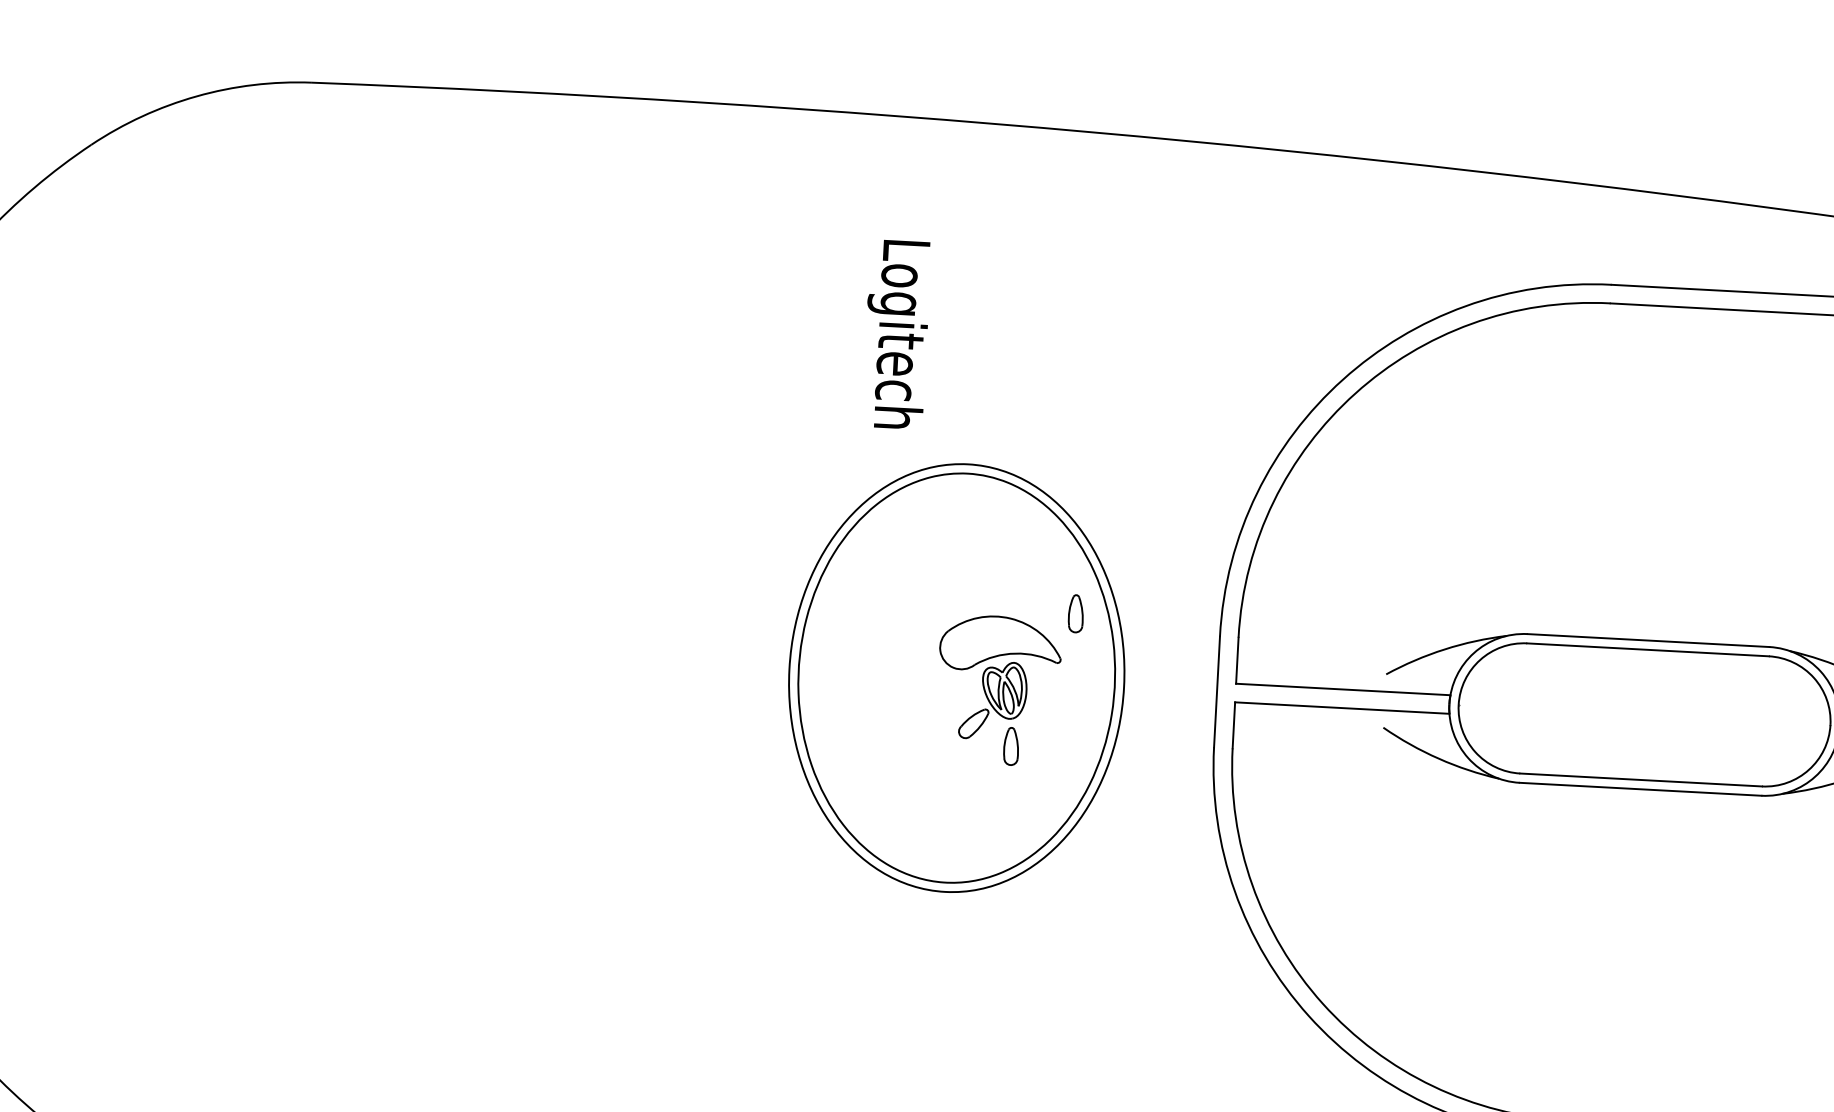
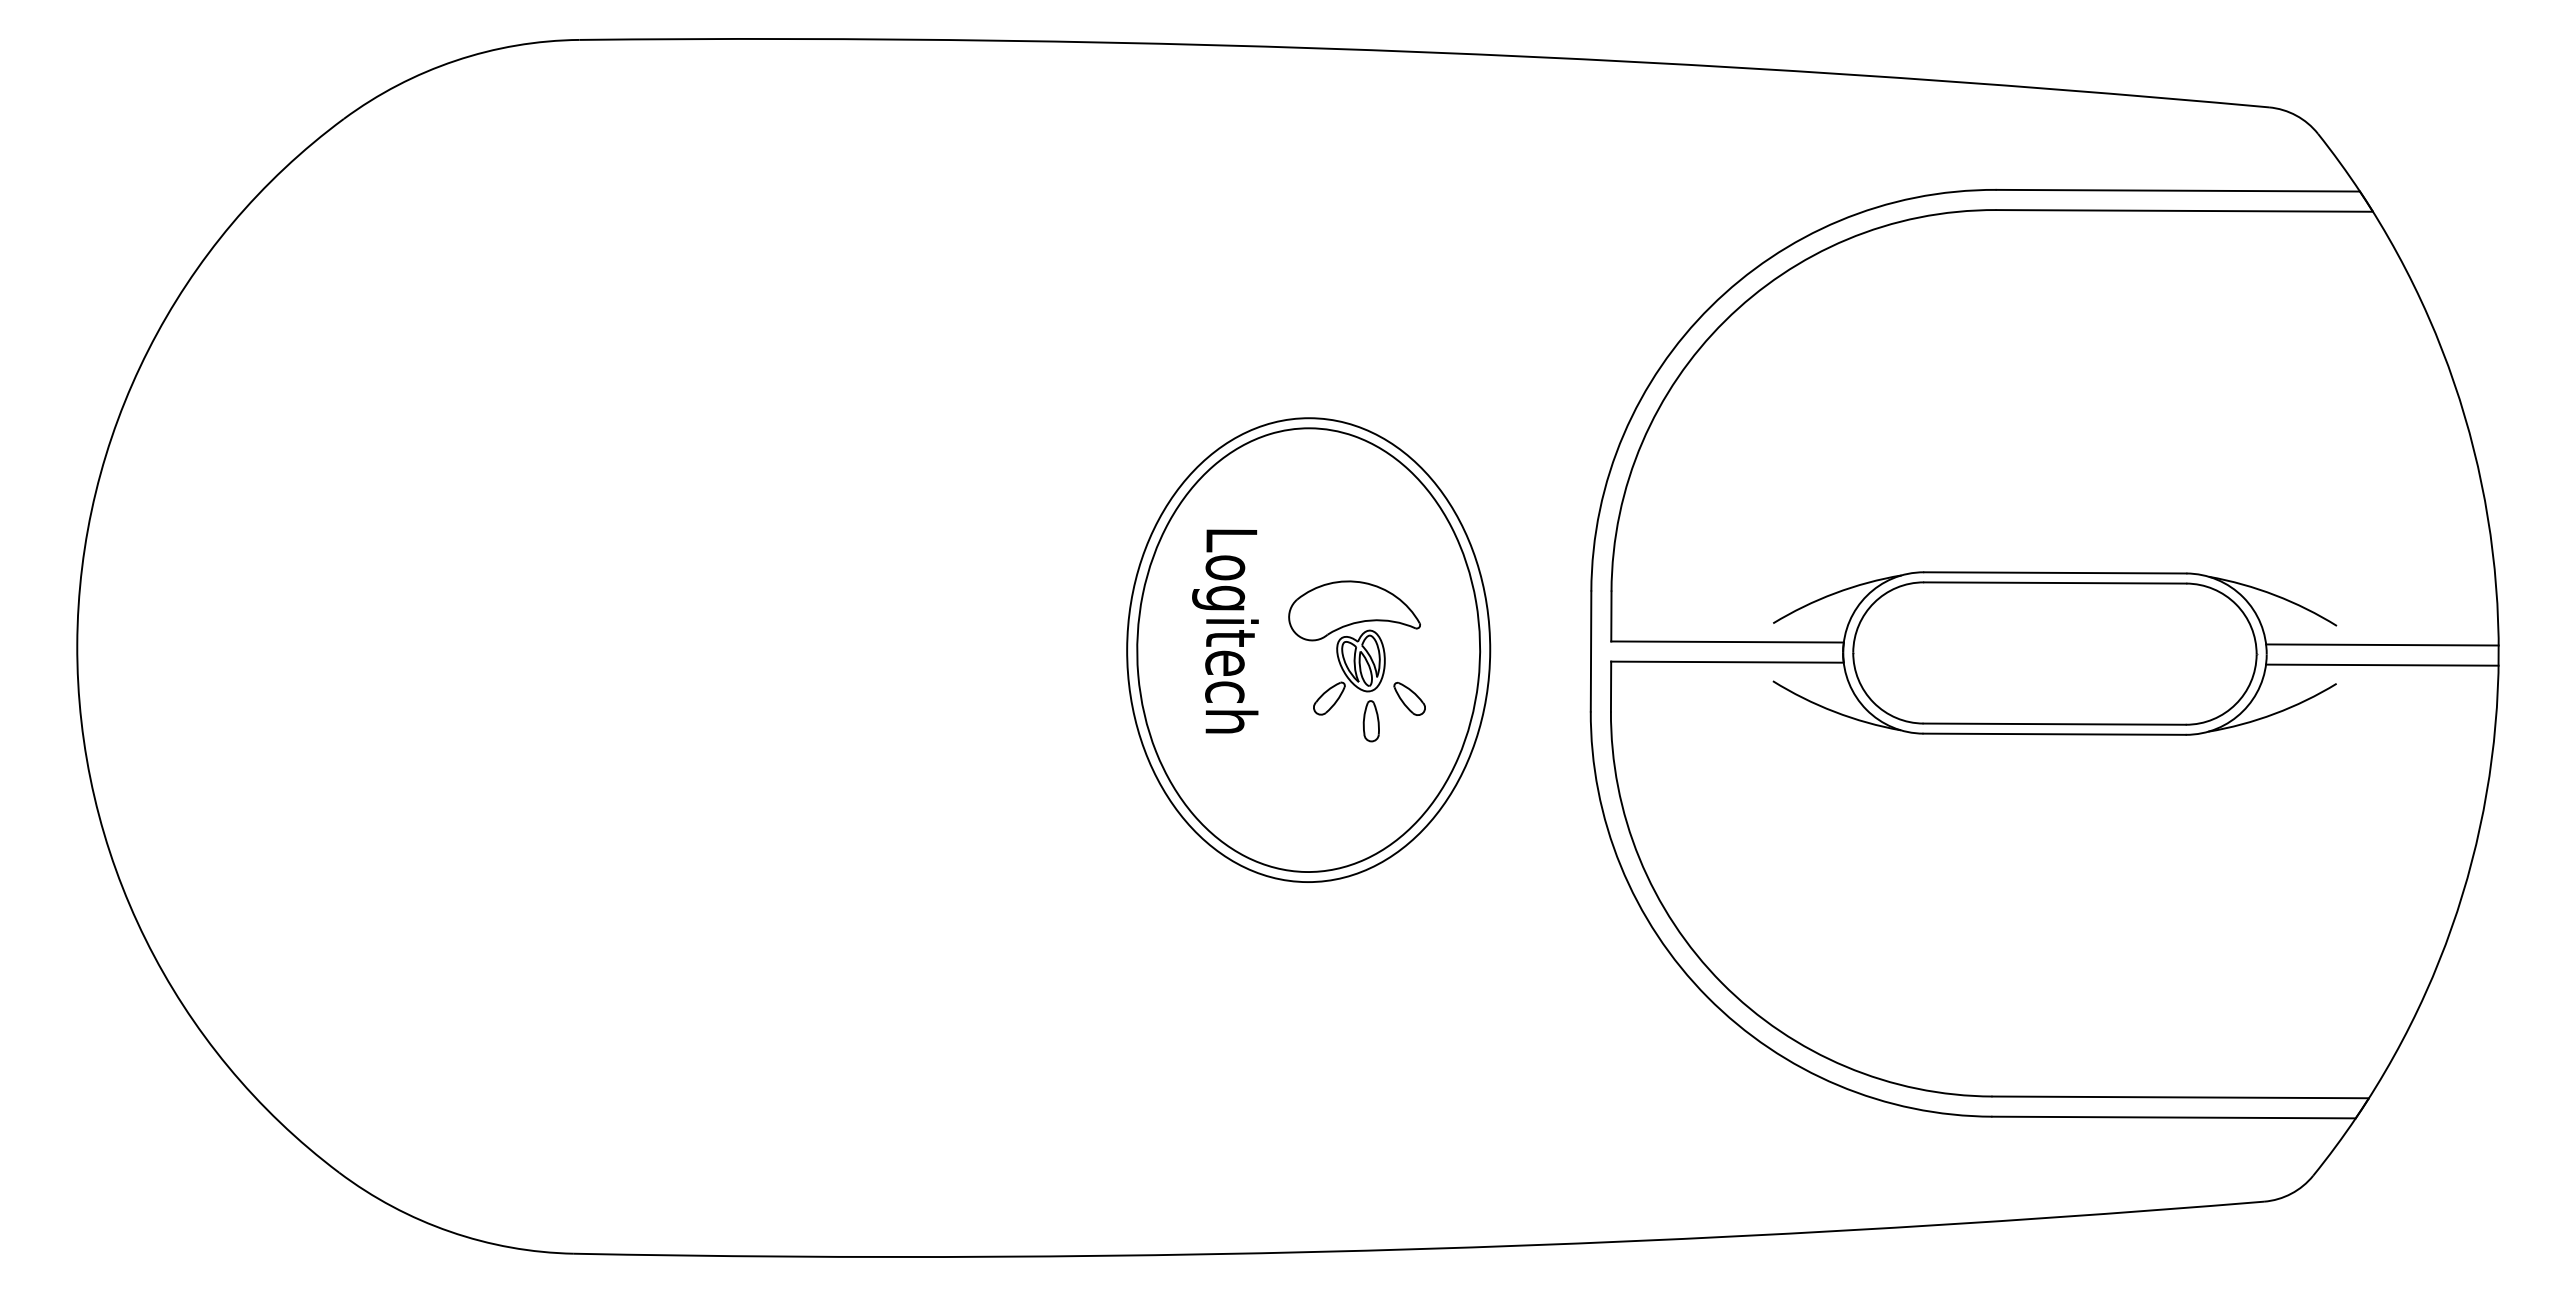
text: (896, 334) -> (1225, 631), moved
part: (1075, 614) -> (1433, 574), removed
part: (1047, 727) -> (1409, 698), added

